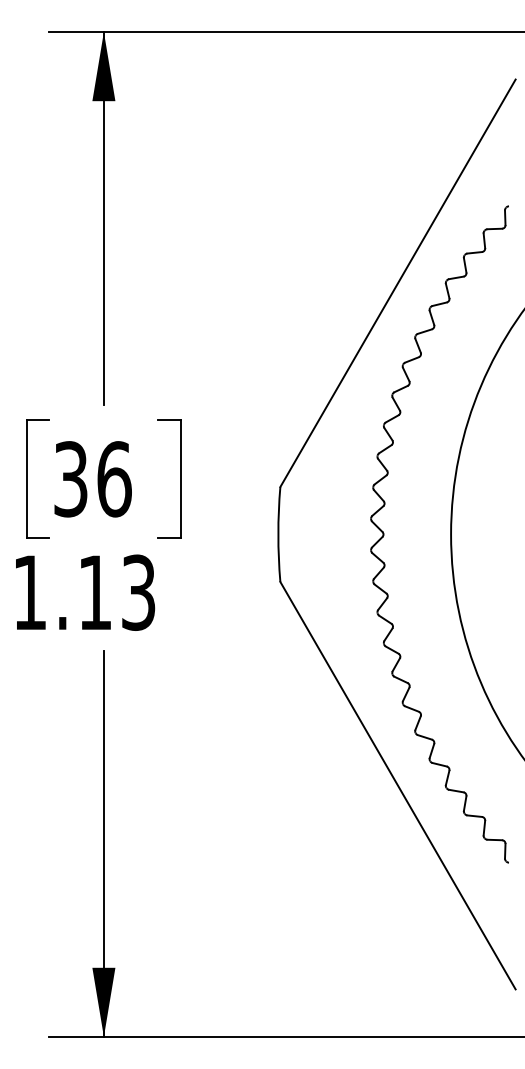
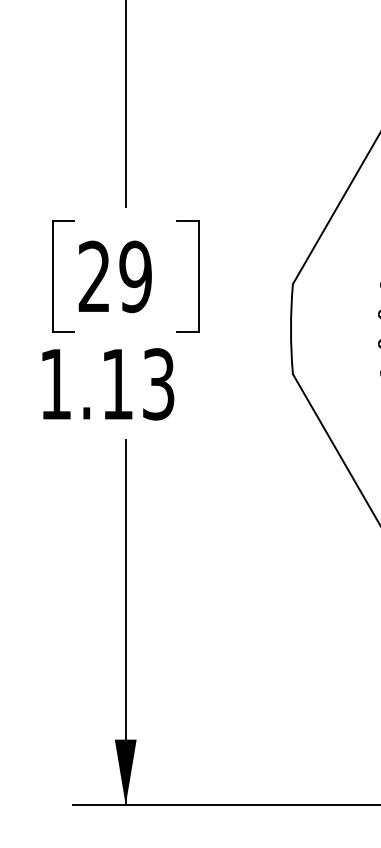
text: (92, 479) -> (114, 277), 36 -> 29

